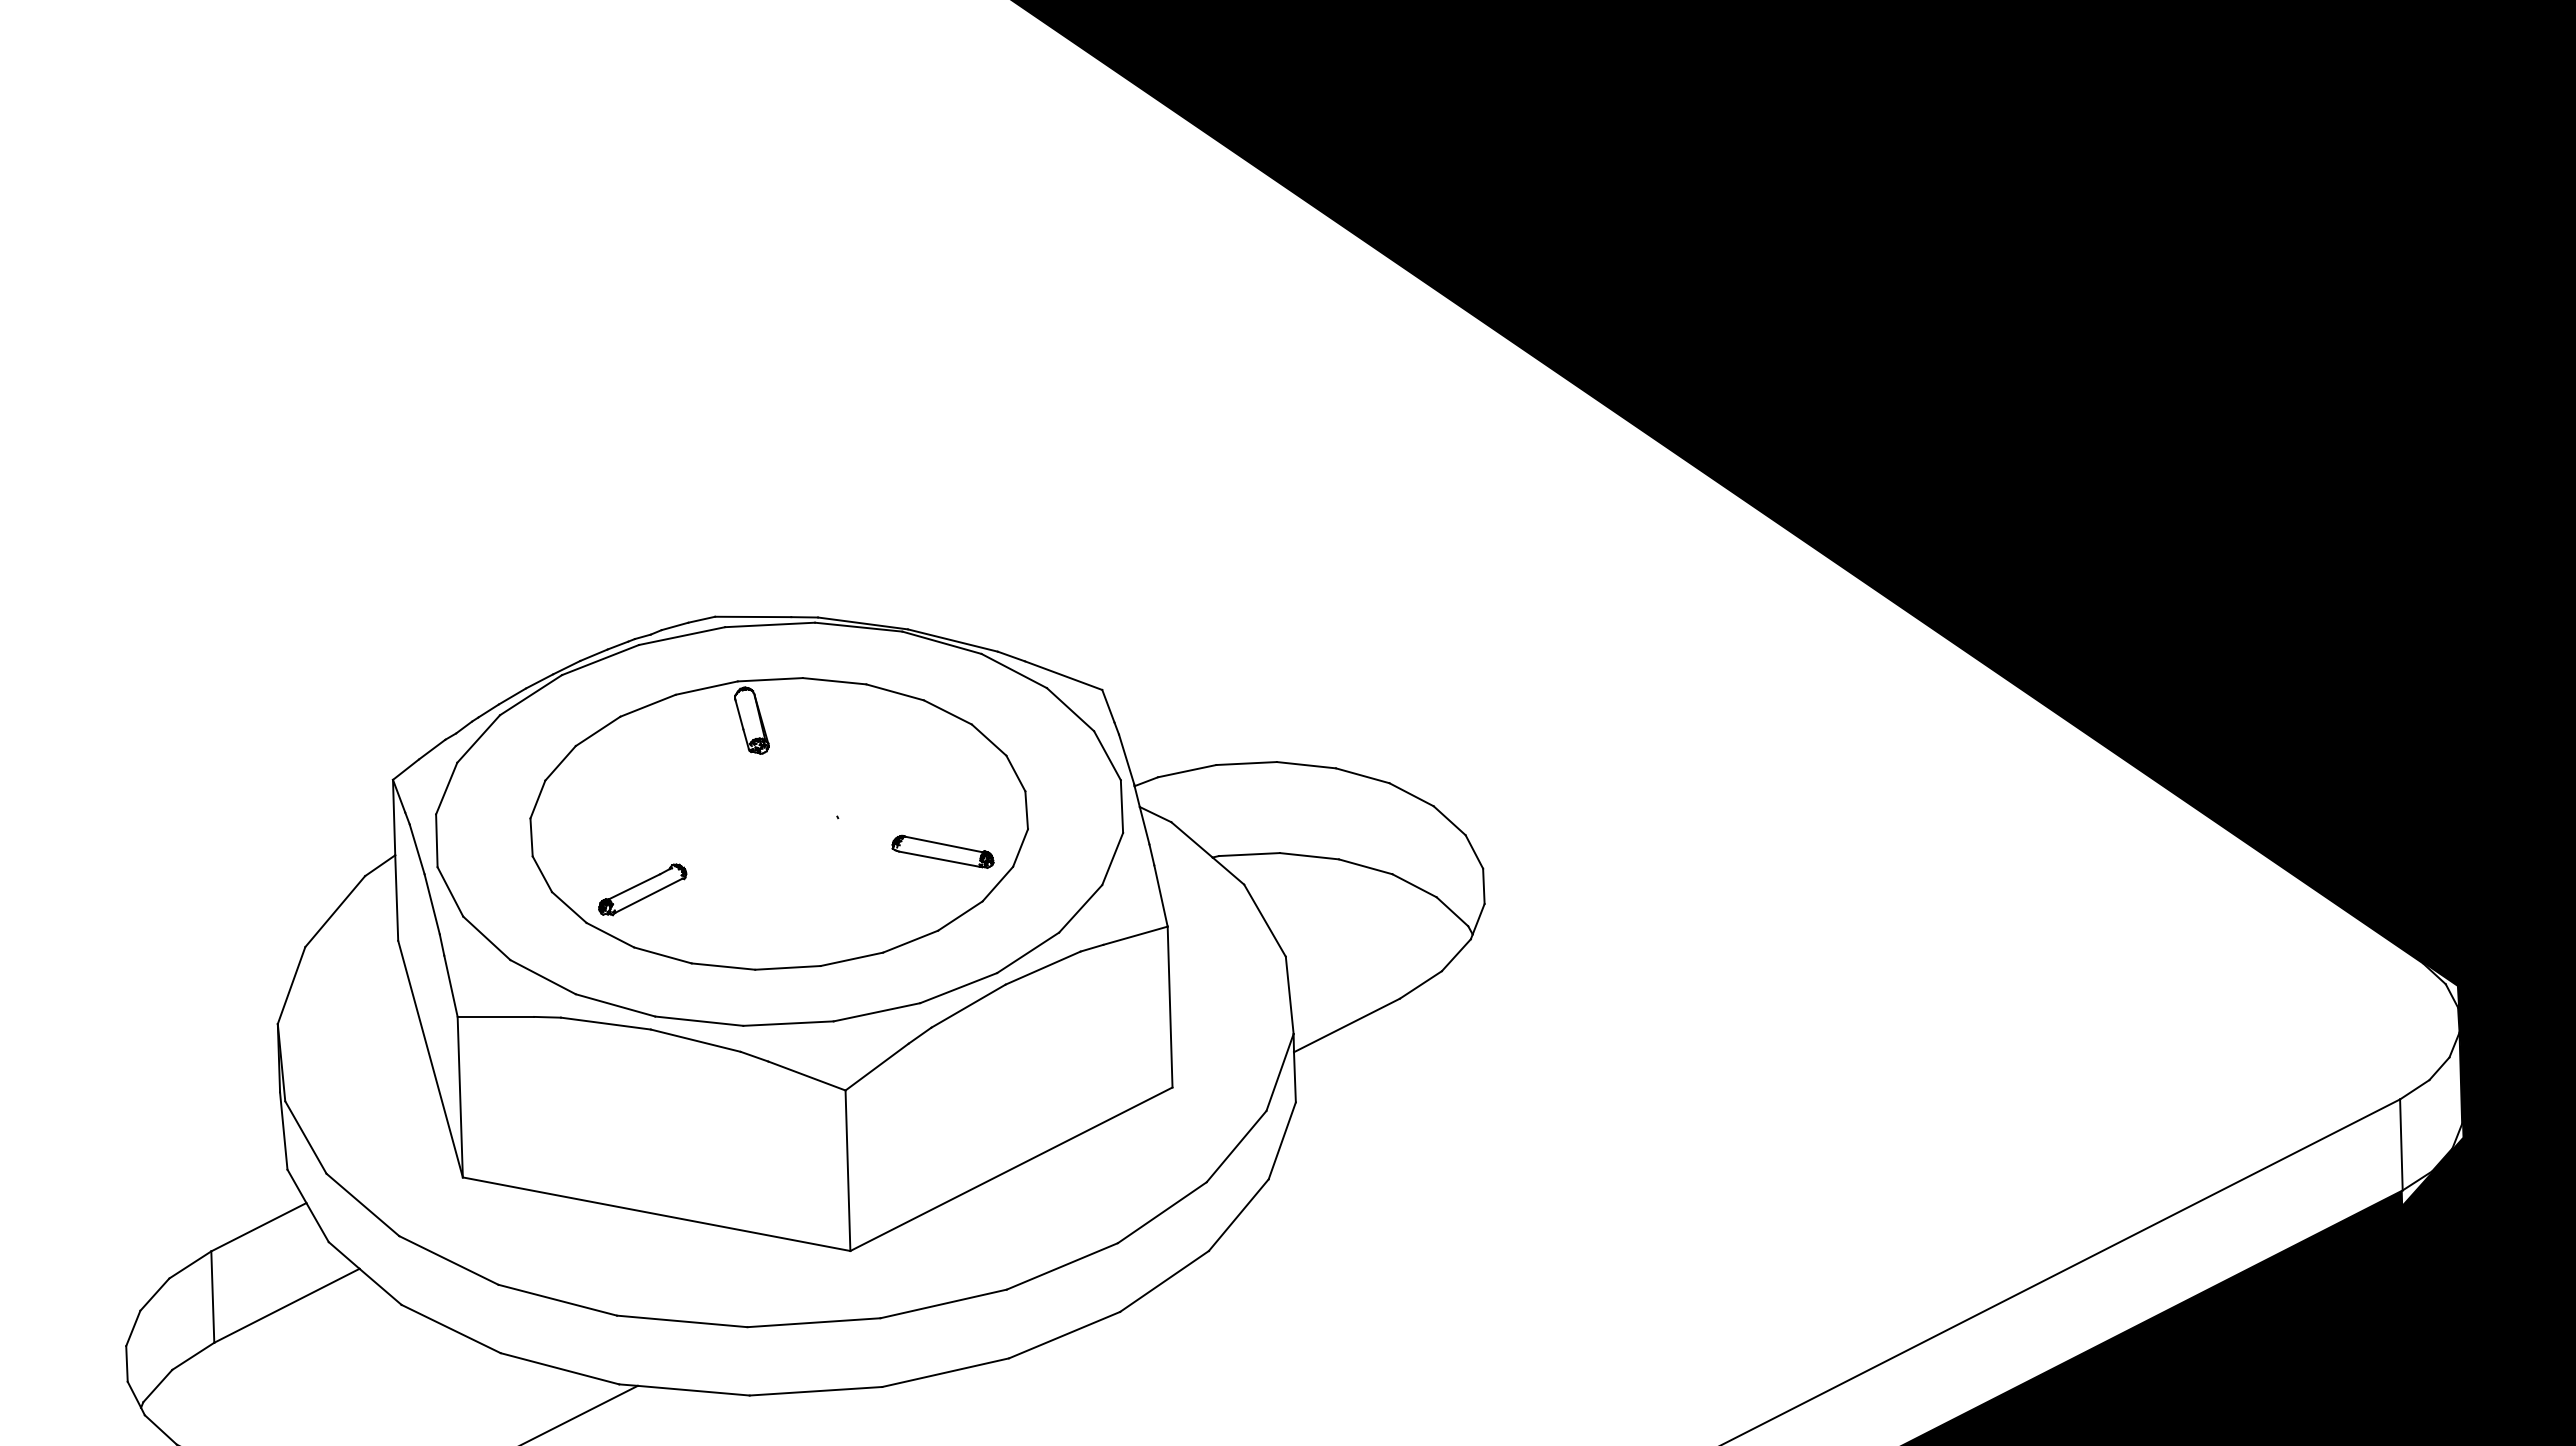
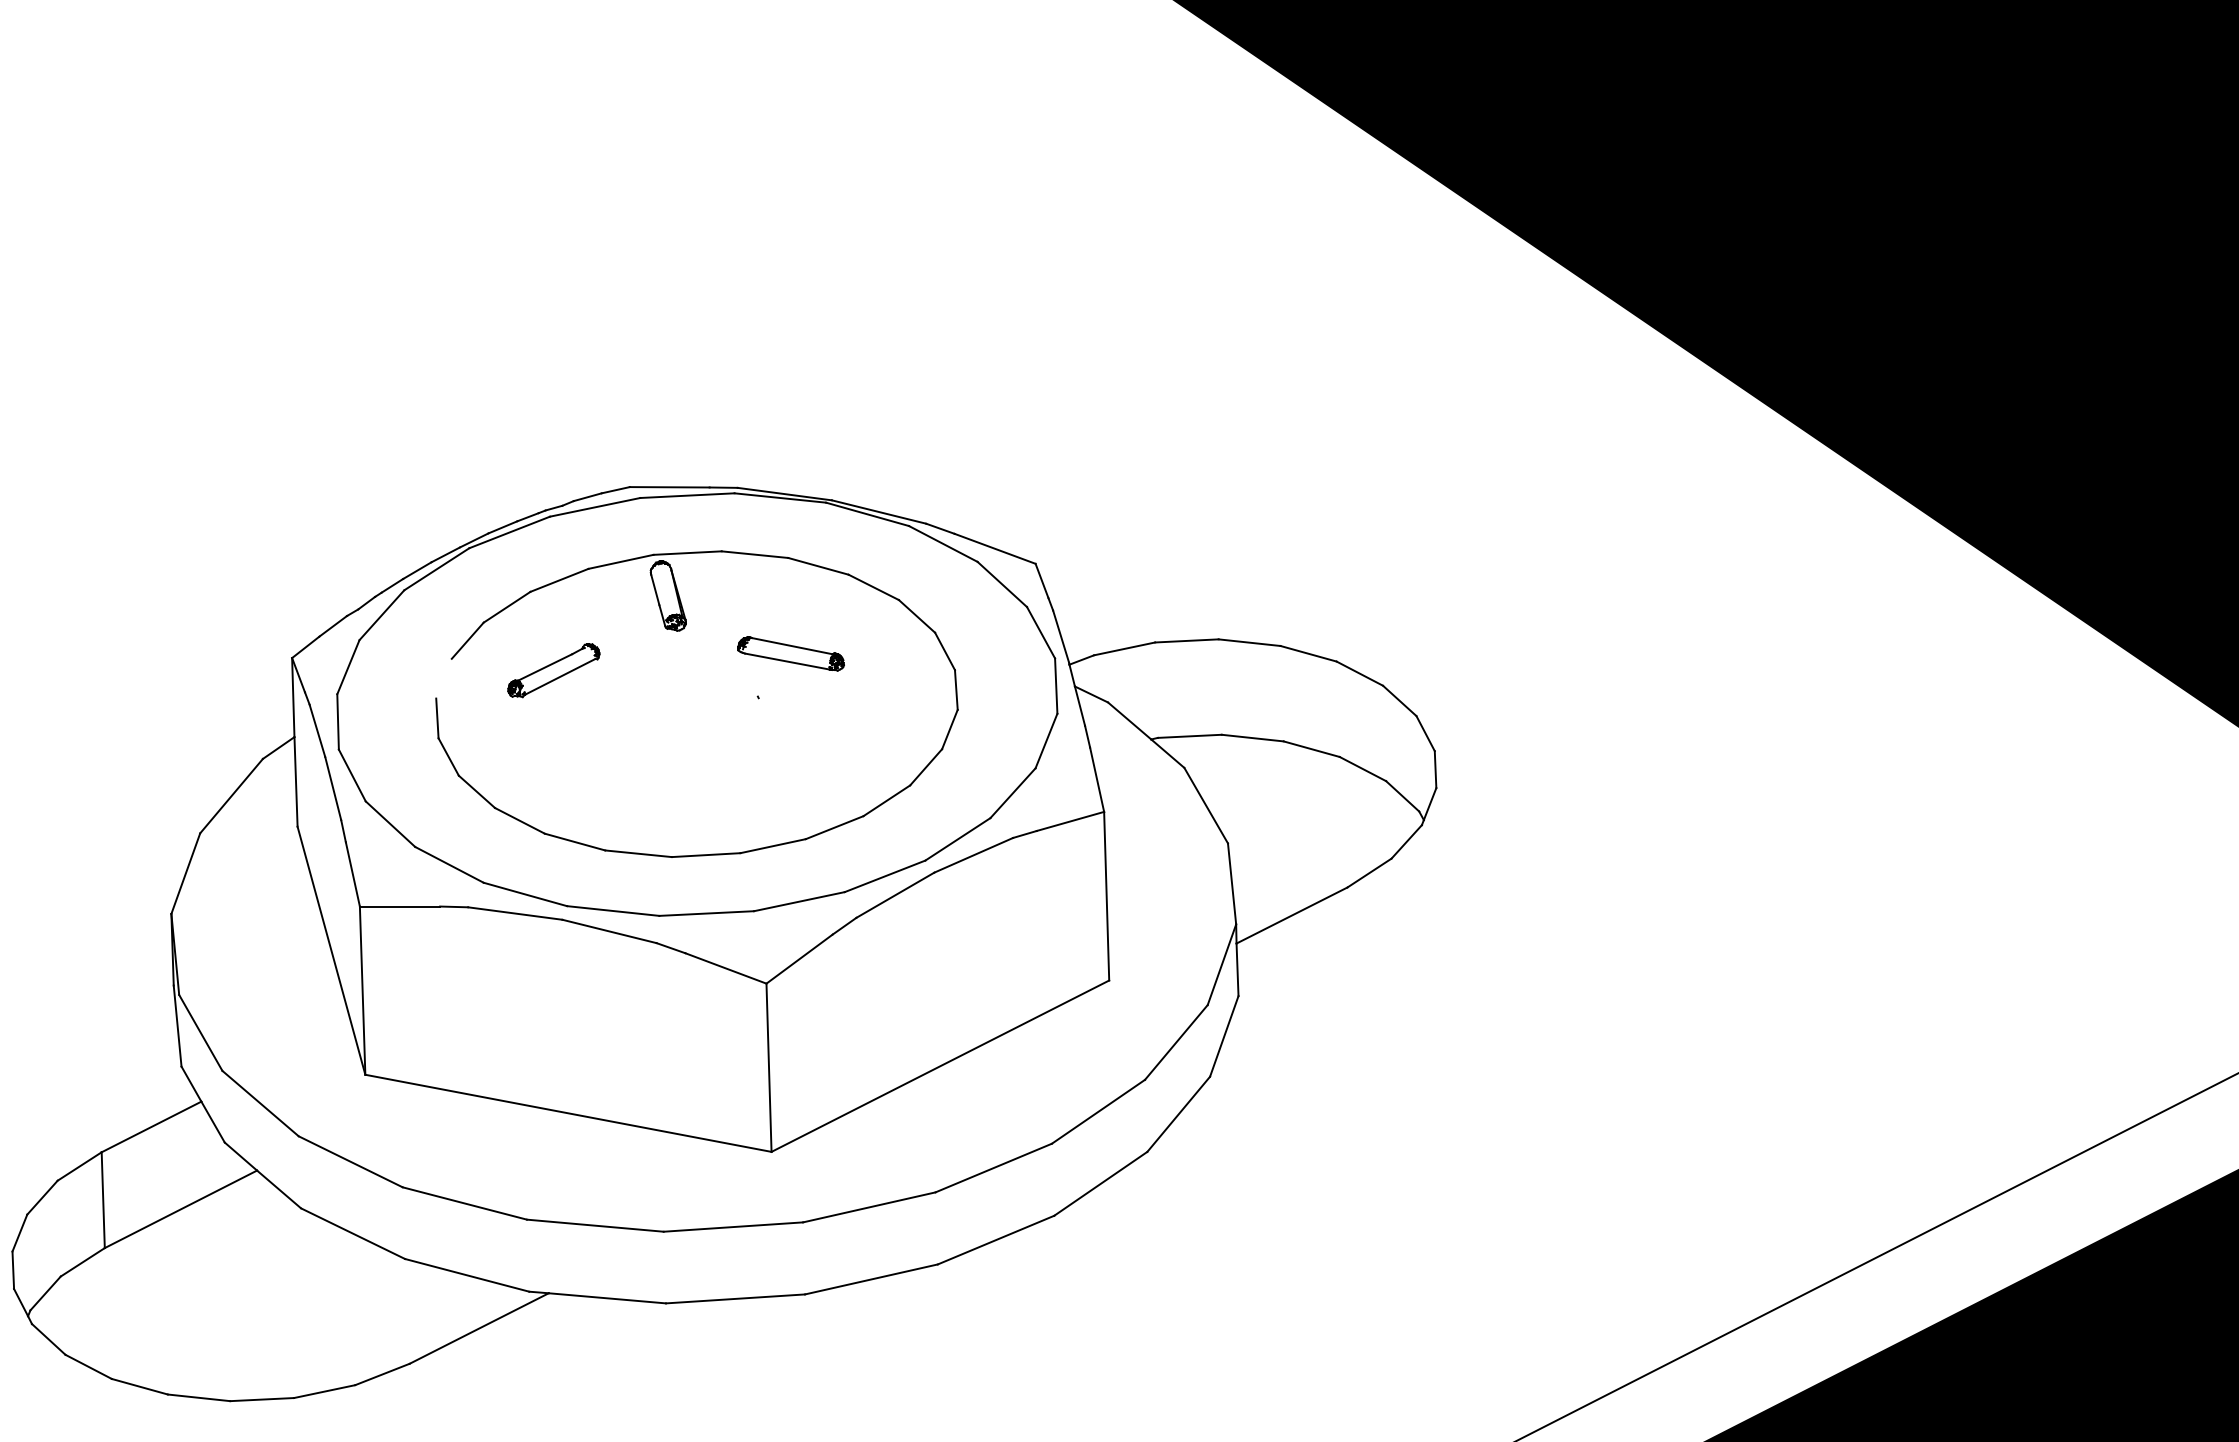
line: (537, 799) -> (443, 678), removed
part: (942, 851) -> (790, 653), moved
part: (642, 889) -> (553, 670), moved

